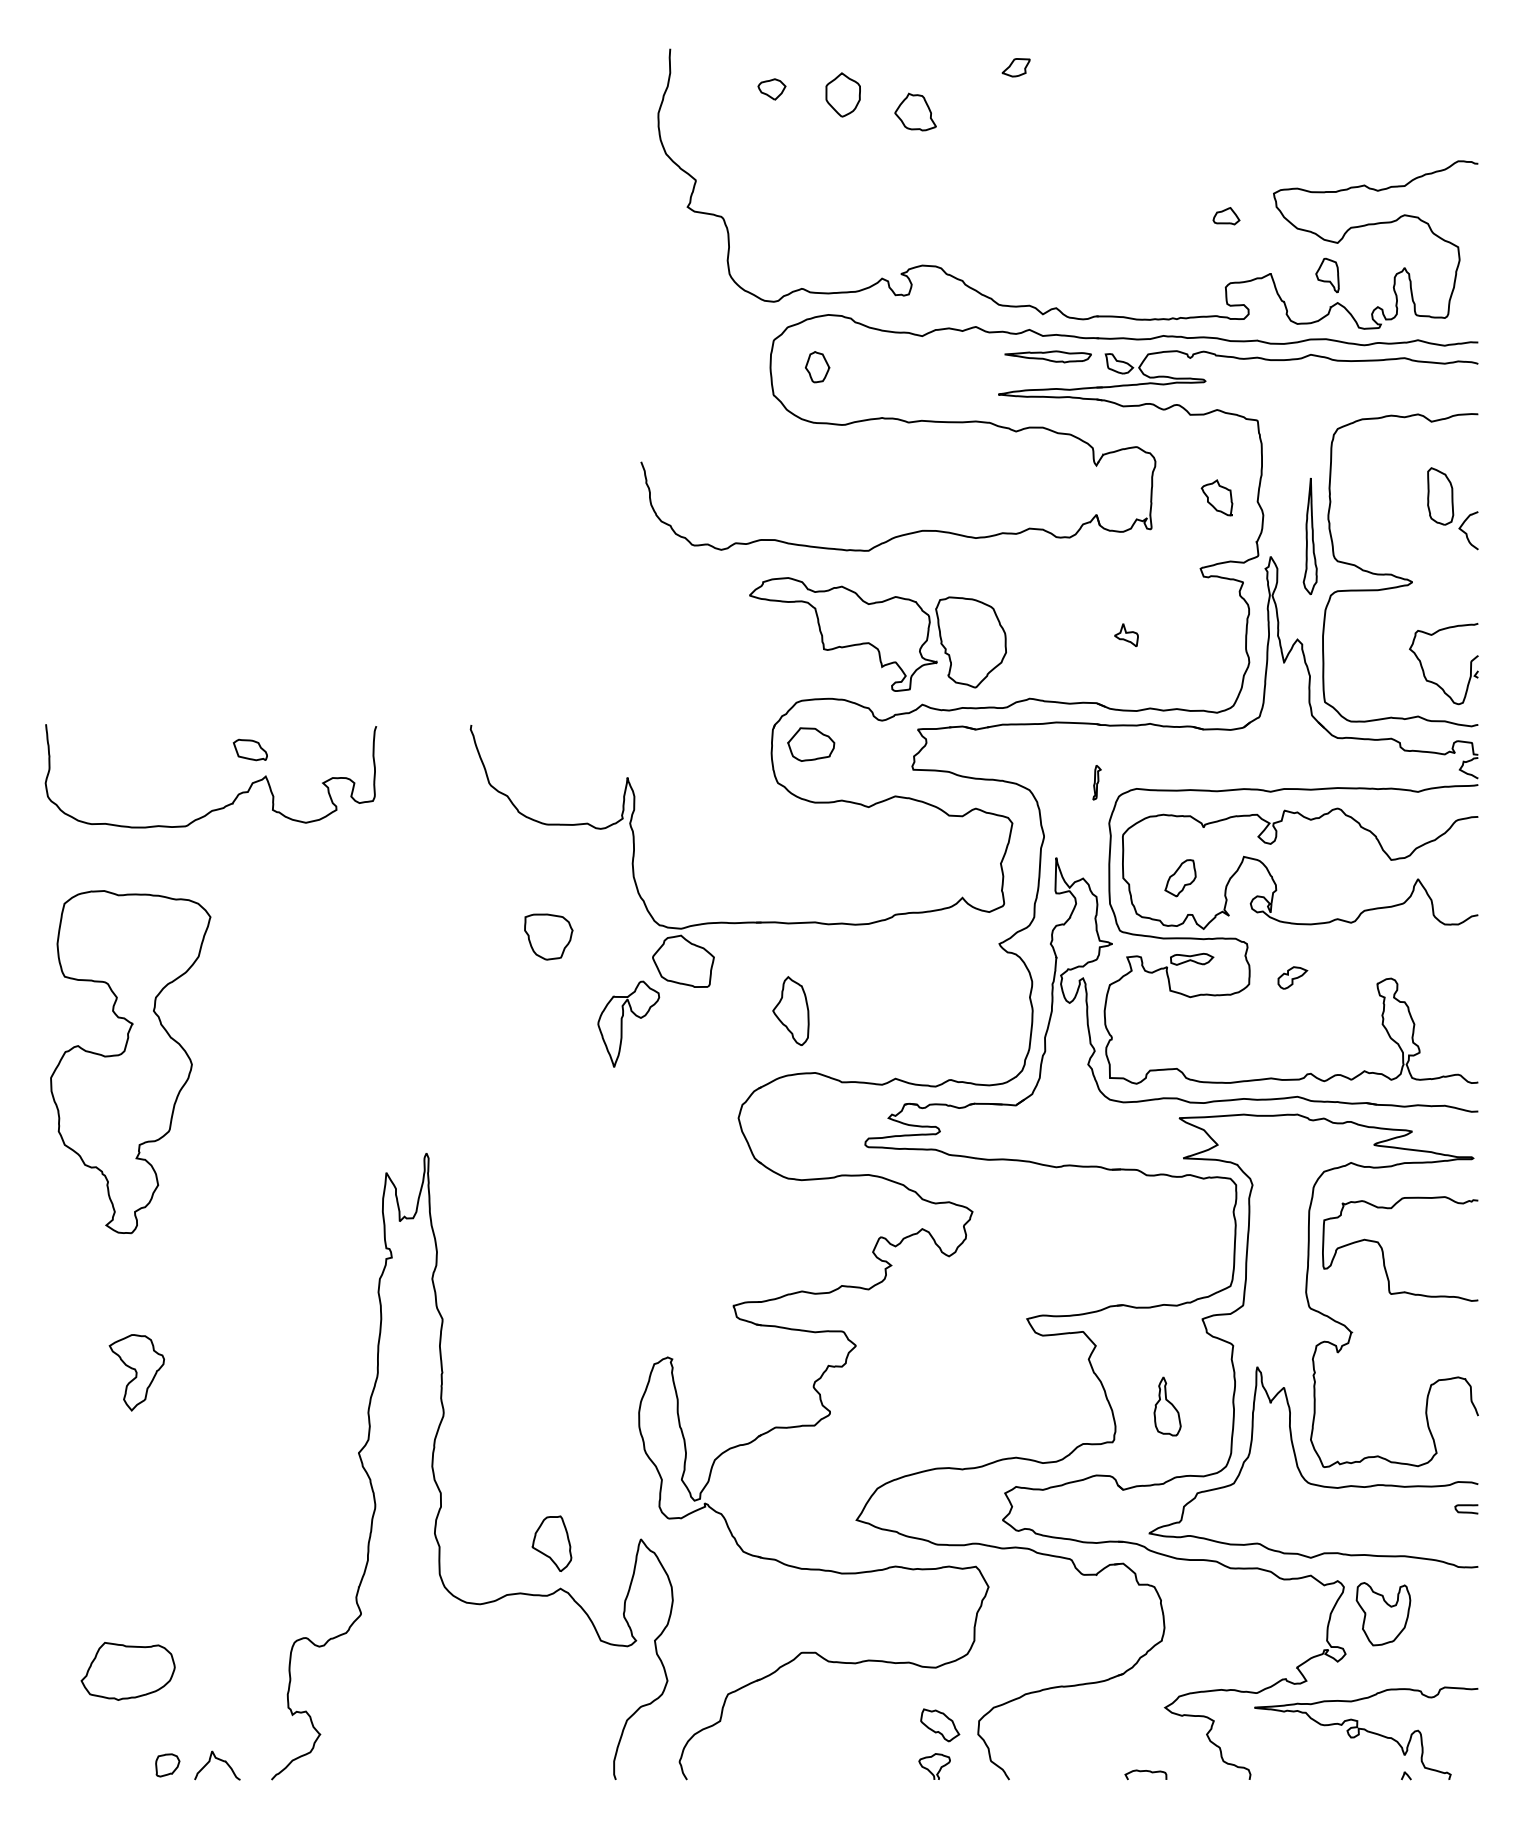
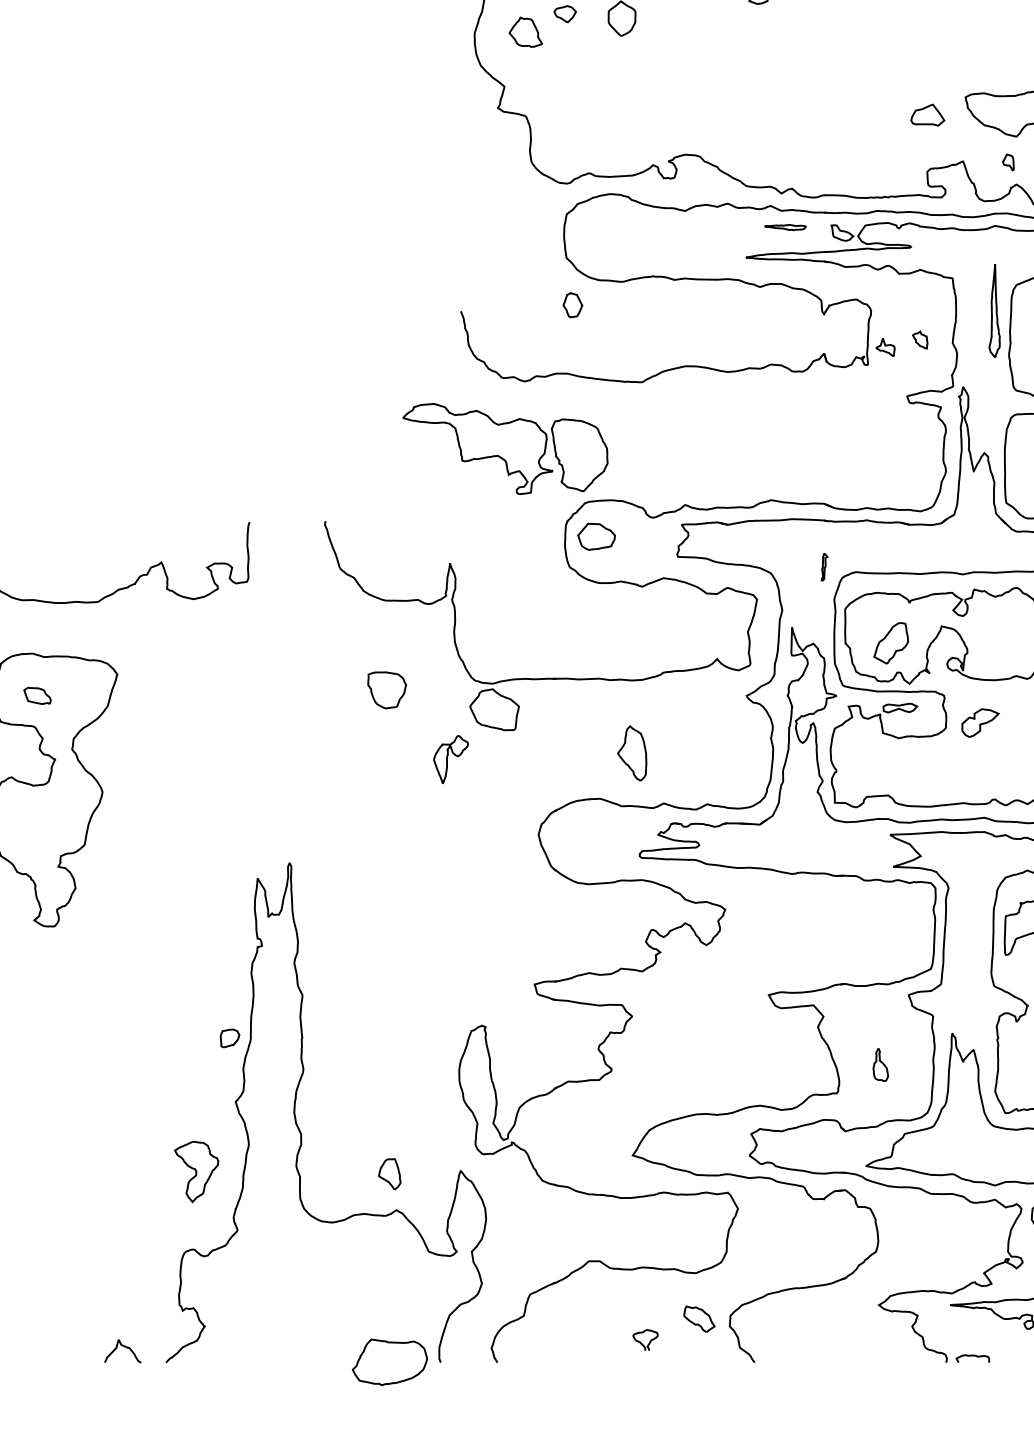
part: (915, 111) -> (525, 31), moved
part: (1226, 216) -> (927, 115), size x1.6
part: (1327, 275) -> (1008, 162), size x0.6
part: (1047, 356) -> (785, 227), size x0.6
part: (817, 367) -> (572, 305), moved
part: (1216, 497) -> (919, 339), size x0.6
part: (1309, 536) -> (994, 310), moved
part: (877, 634) -> (505, 449), moved
part: (1126, 635) -> (885, 347), moved
part: (249, 749) -> (36, 695), moved
part: (1180, 878) -> (891, 643), size x1.4
part: (1292, 977) -> (980, 722), size x1.6
part: (790, 1010) -> (631, 752), moved
part: (628, 1023) -> (450, 759), size x0.7
part: (136, 1372) -> (196, 1171), moved
part: (1167, 1406) -> (880, 1064), size x0.7
part: (551, 1543) -> (389, 1174), size x0.7
part: (127, 1671) -> (389, 1362), moved
part: (167, 1765) -> (229, 1038), moved
curve: (939, 1768) -> (649, 1341), moved
curve: (1145, 1771) -> (972, 1355), moved

